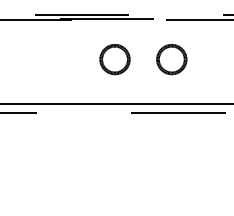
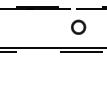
circle: (114, 57) -> (52, 26), removed

